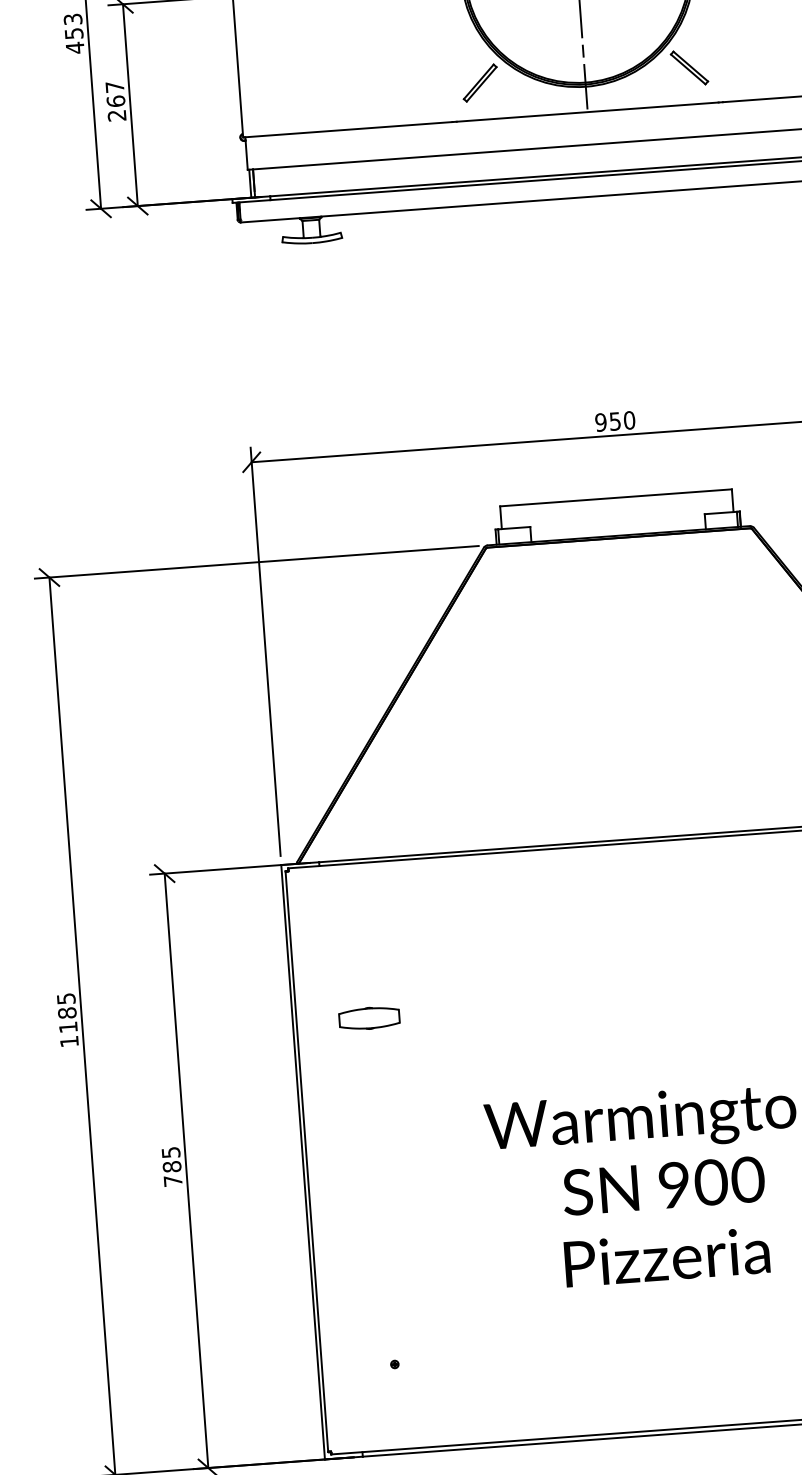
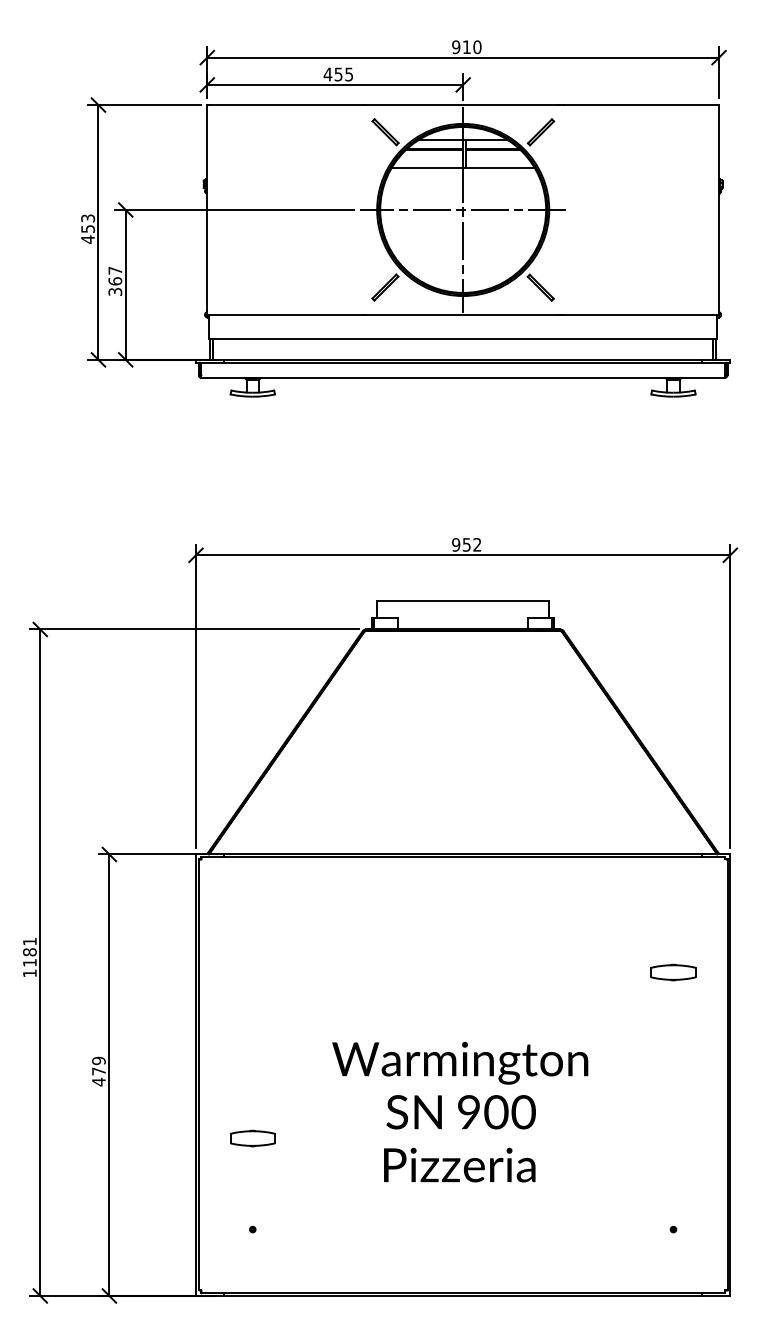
text: (117, 115) -> (115, 291), 267 -> 367
text: (629, 419) -> (477, 544), 950 -> 952
text: (65, 998) -> (29, 941), 1185 -> 1181
part: (369, 1018) -> (252, 1138), moved
text: (171, 1166) -> (98, 1071), 785 -> 479

